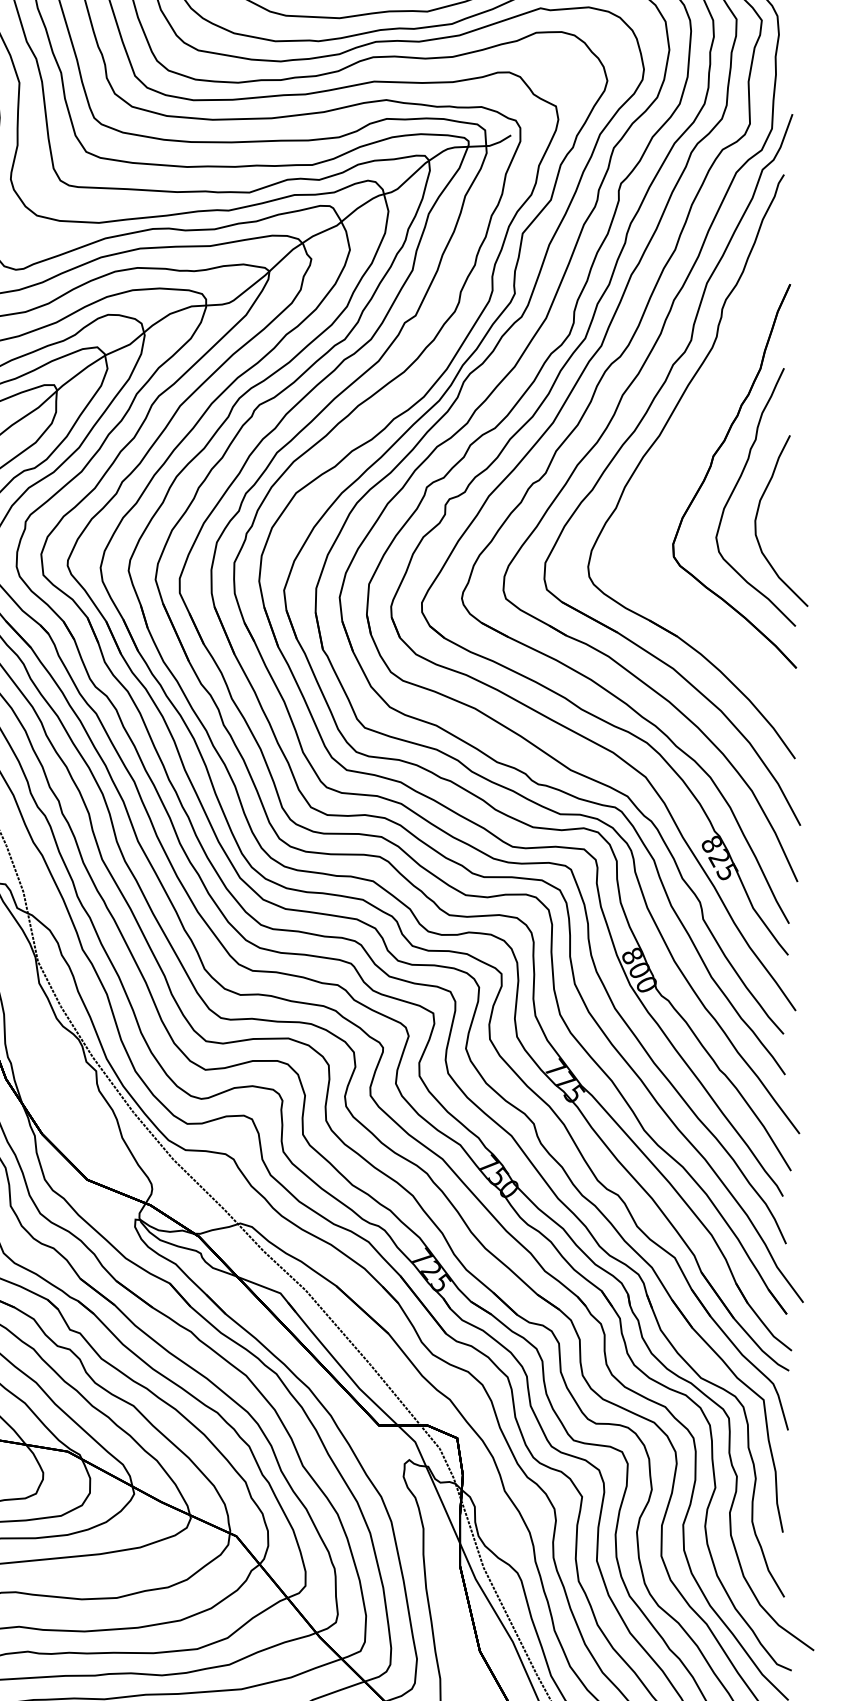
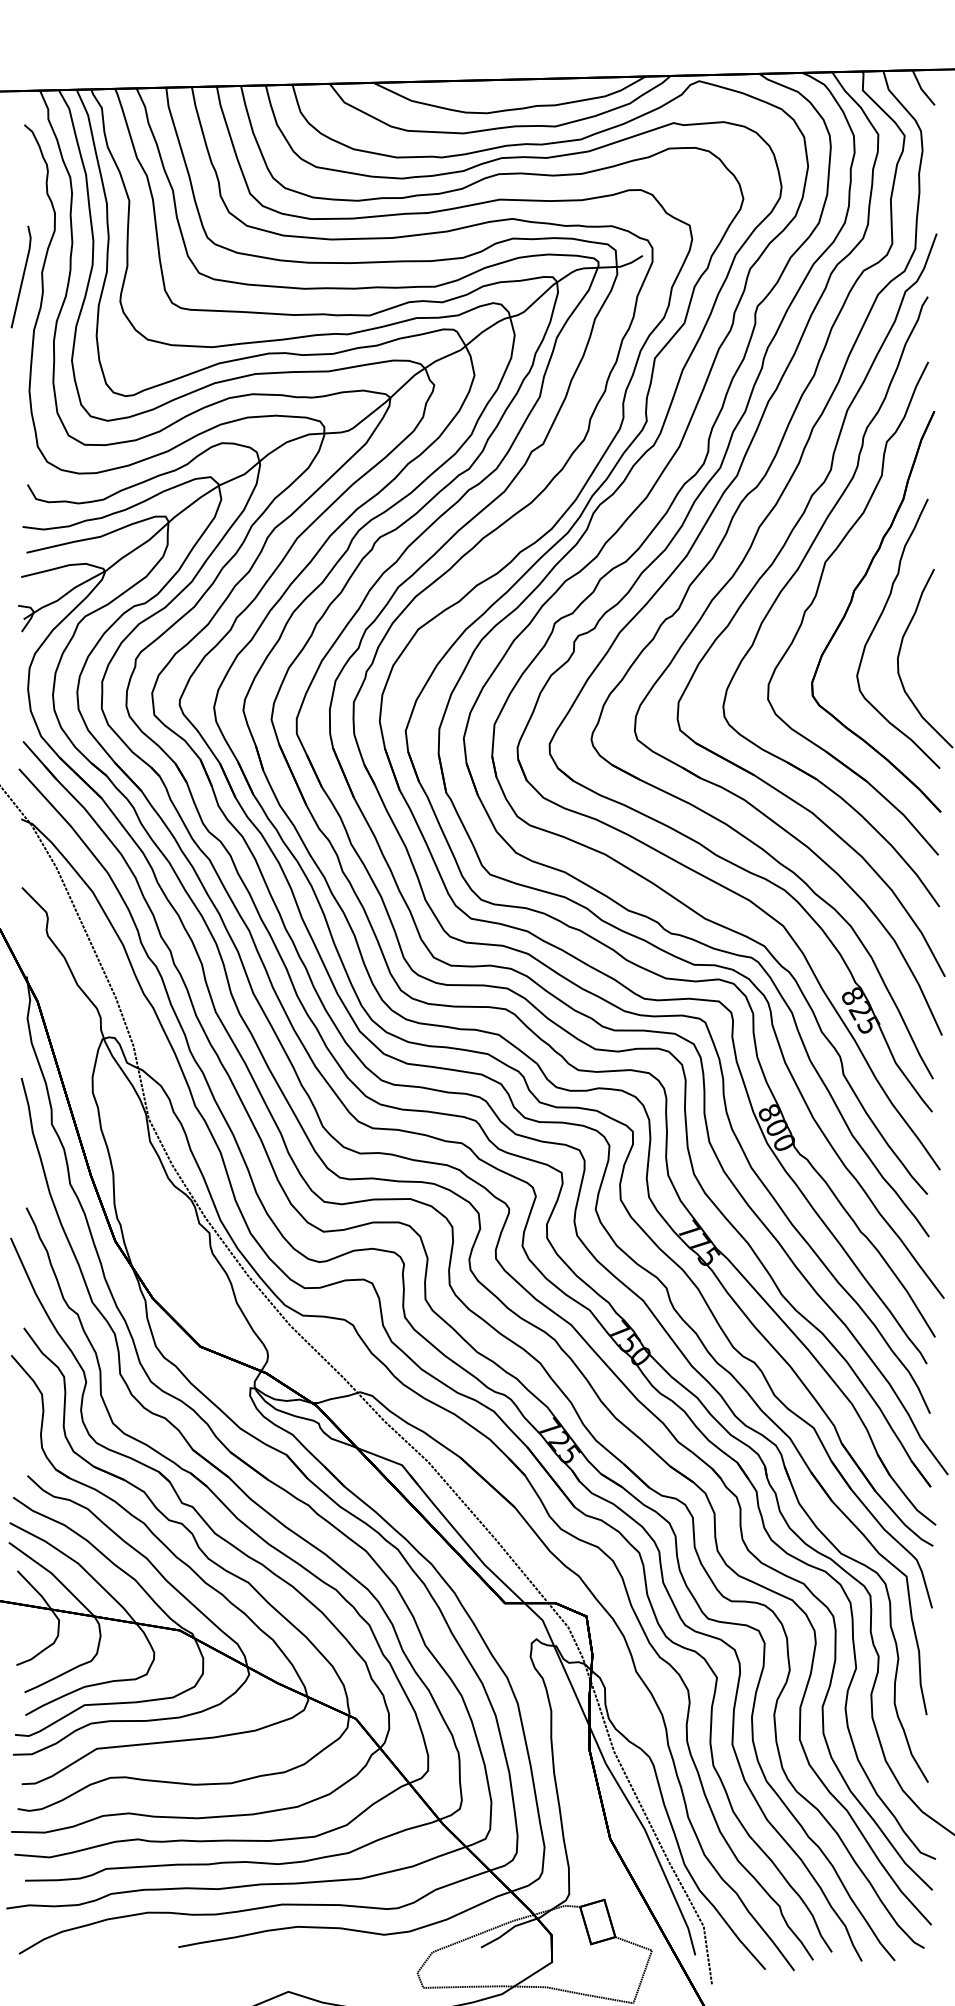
part: (678, 459) -> (817, 594), added

